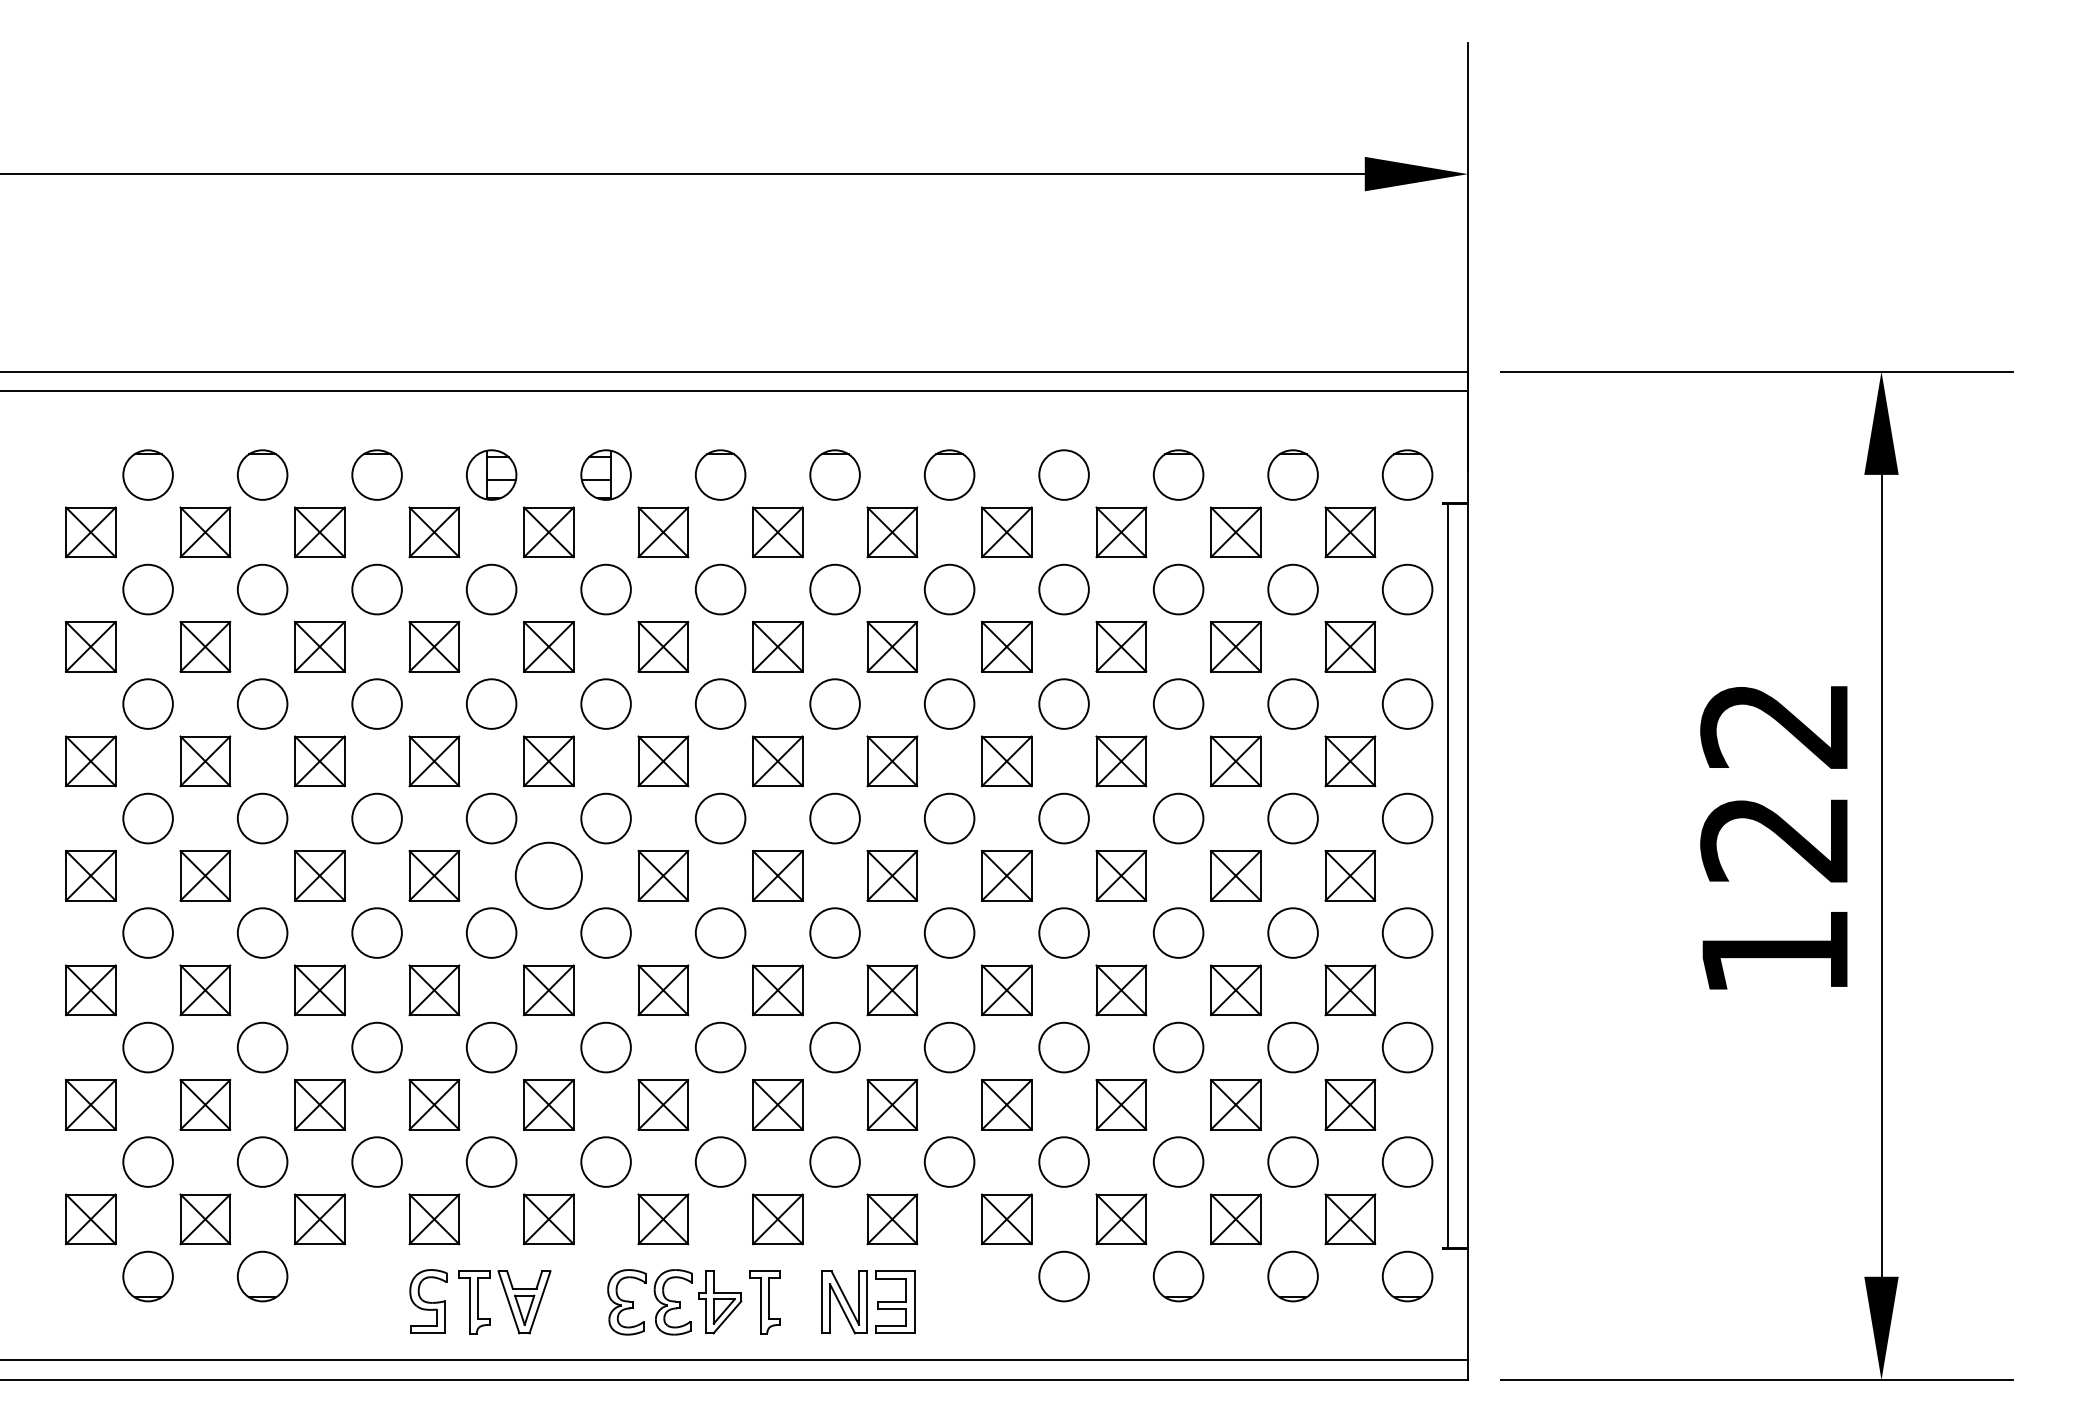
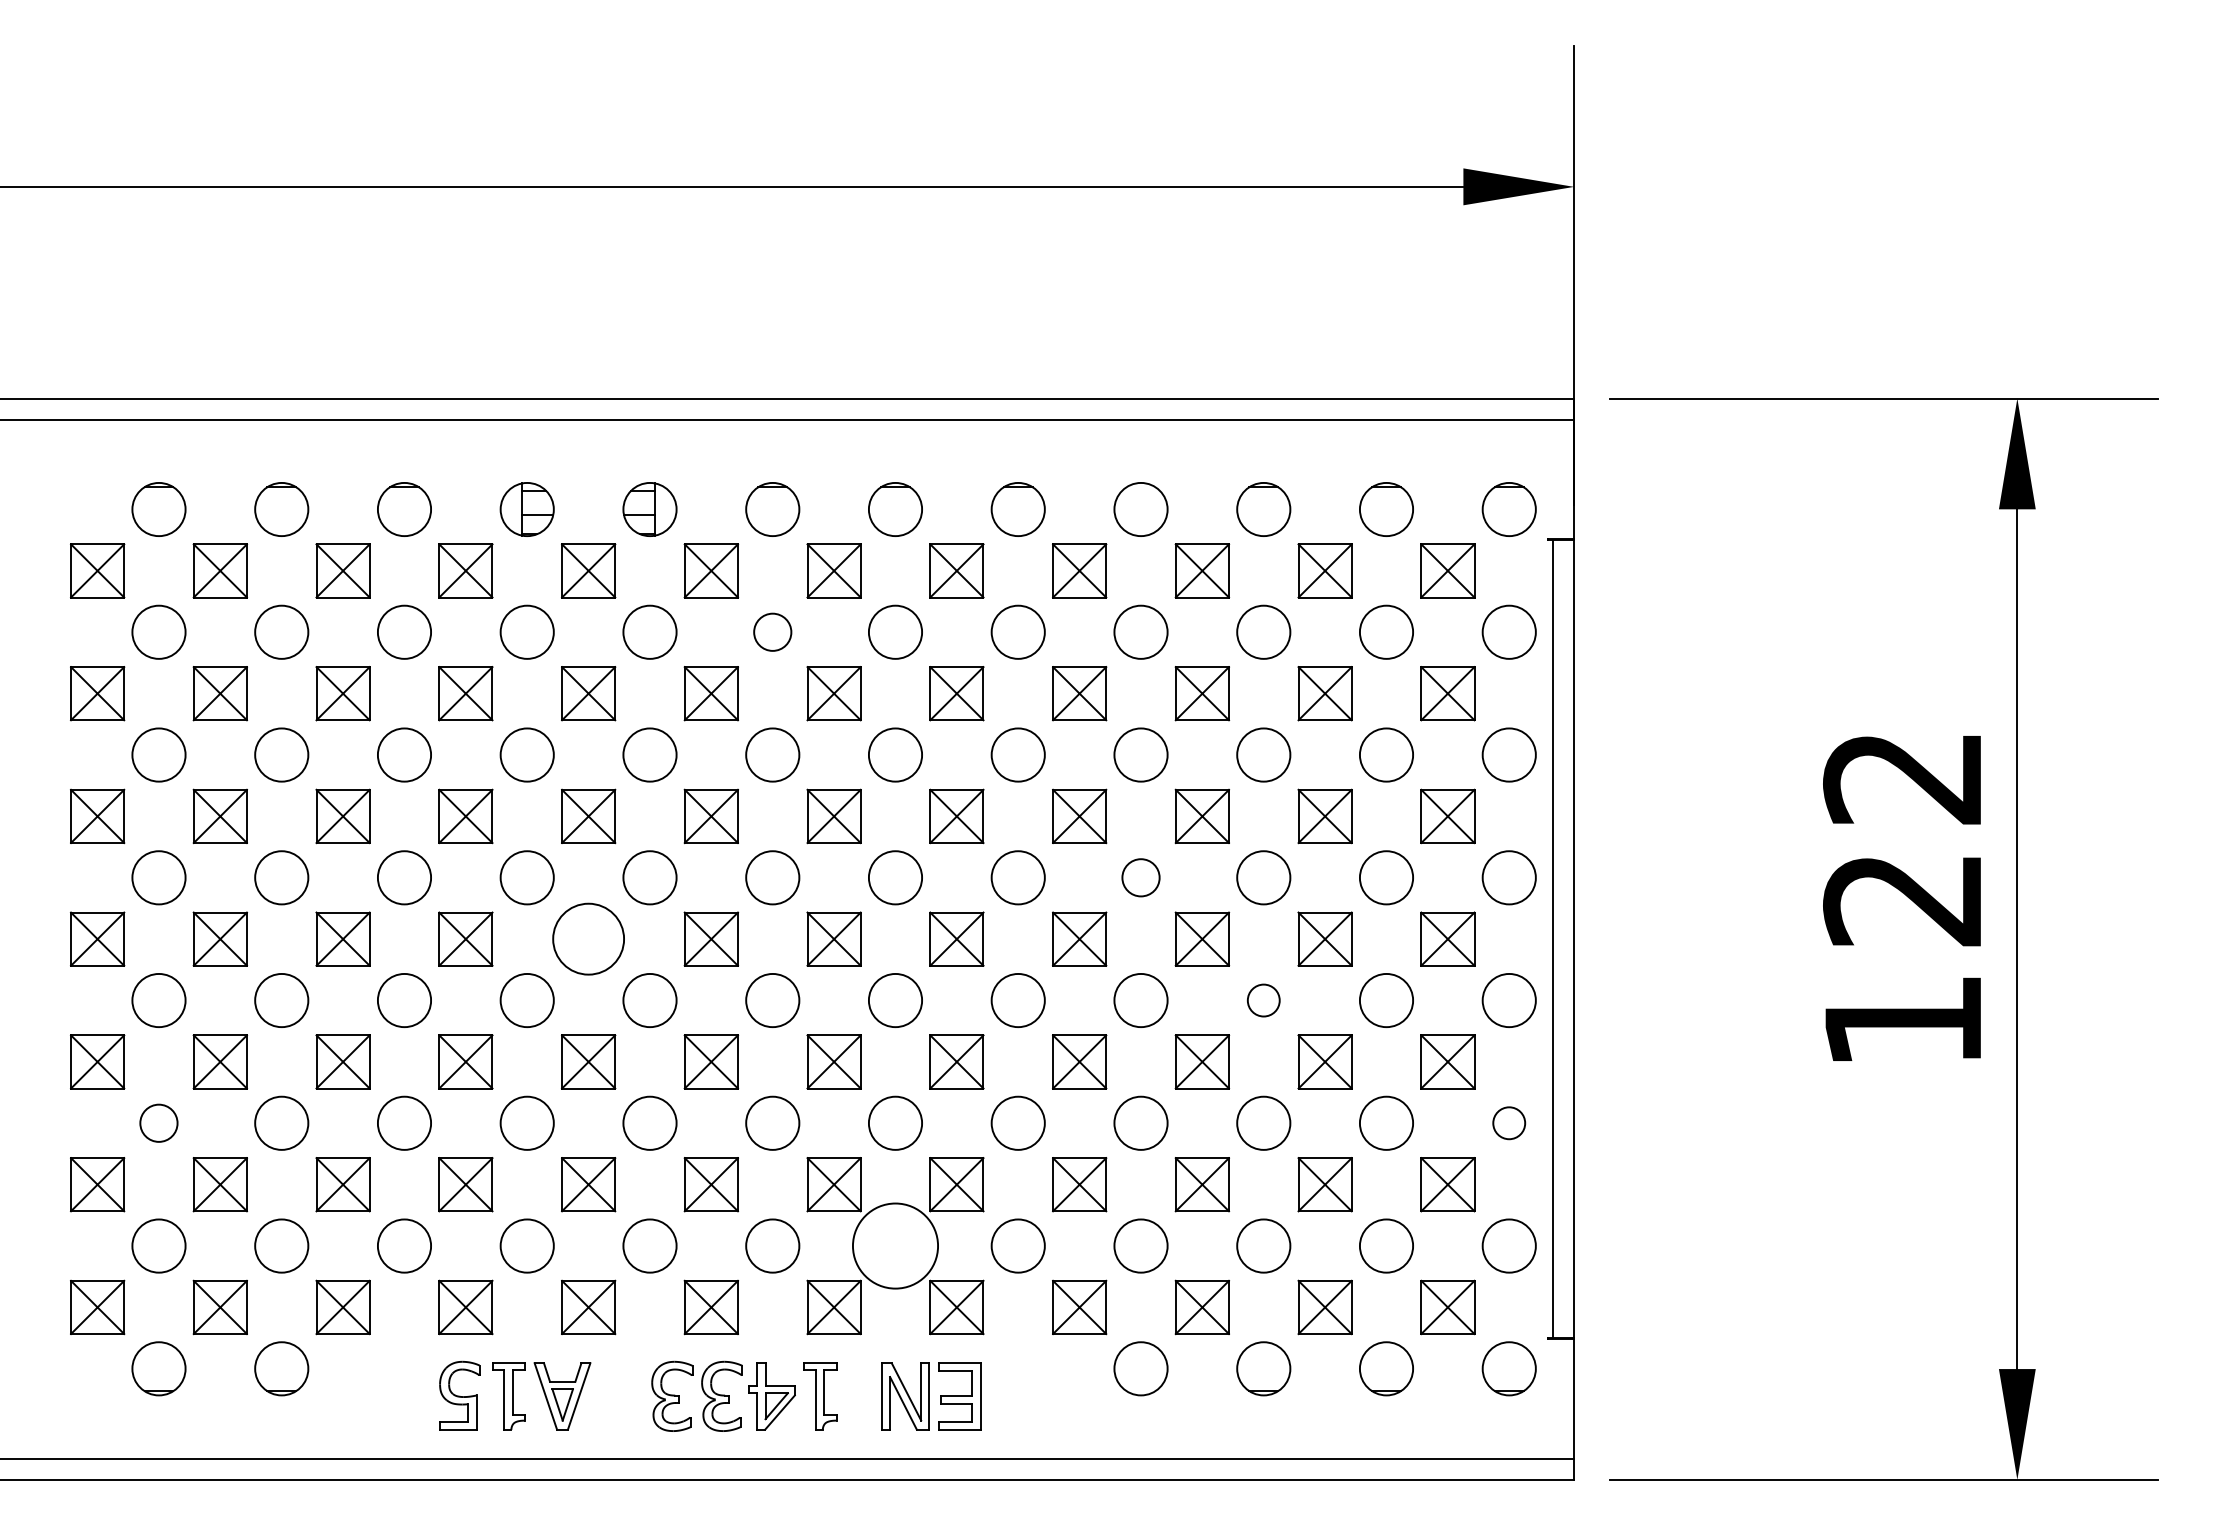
circle: (720, 589) -> (772, 632), size x0.7
circle: (1063, 818) -> (1140, 877), size x0.7
circle: (1178, 932) -> (1263, 999), size x0.6
circle: (147, 1047) -> (158, 1123), size x0.7
circle: (1407, 1047) -> (1509, 1123), size x0.6
circle: (834, 1161) -> (894, 1245), size x1.6

